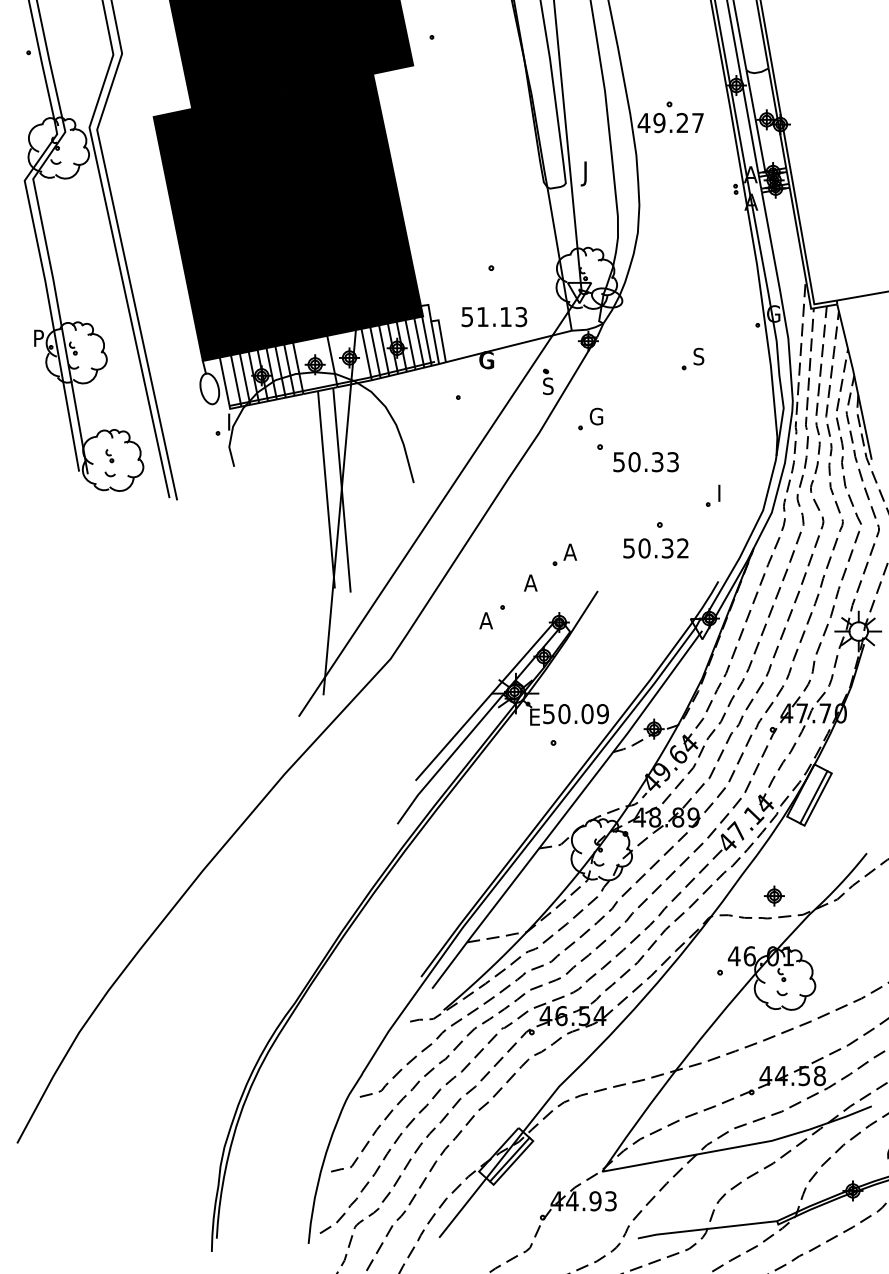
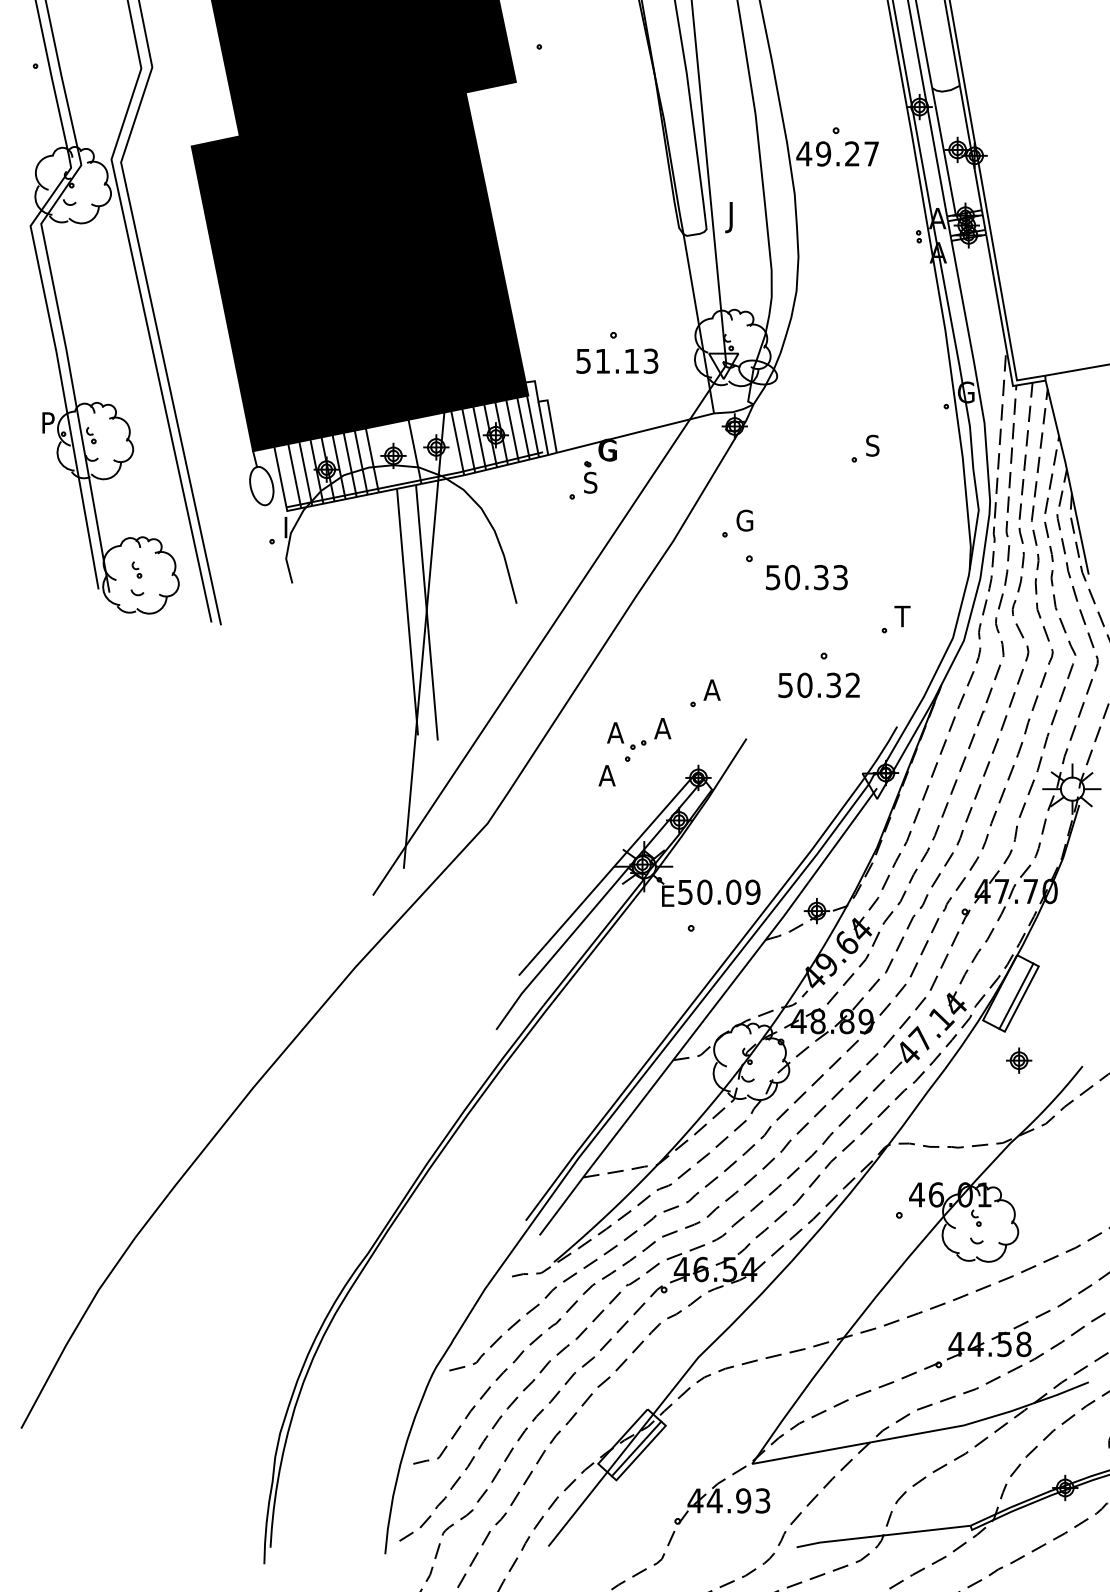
text: (494, 316) -> (617, 360), moved
part: (548, 382) -> (590, 477), moved
text: (722, 493) -> (902, 616), I -> T
part: (501, 588) -> (626, 735), added
part: (774, 895) -> (1019, 1060), moved

